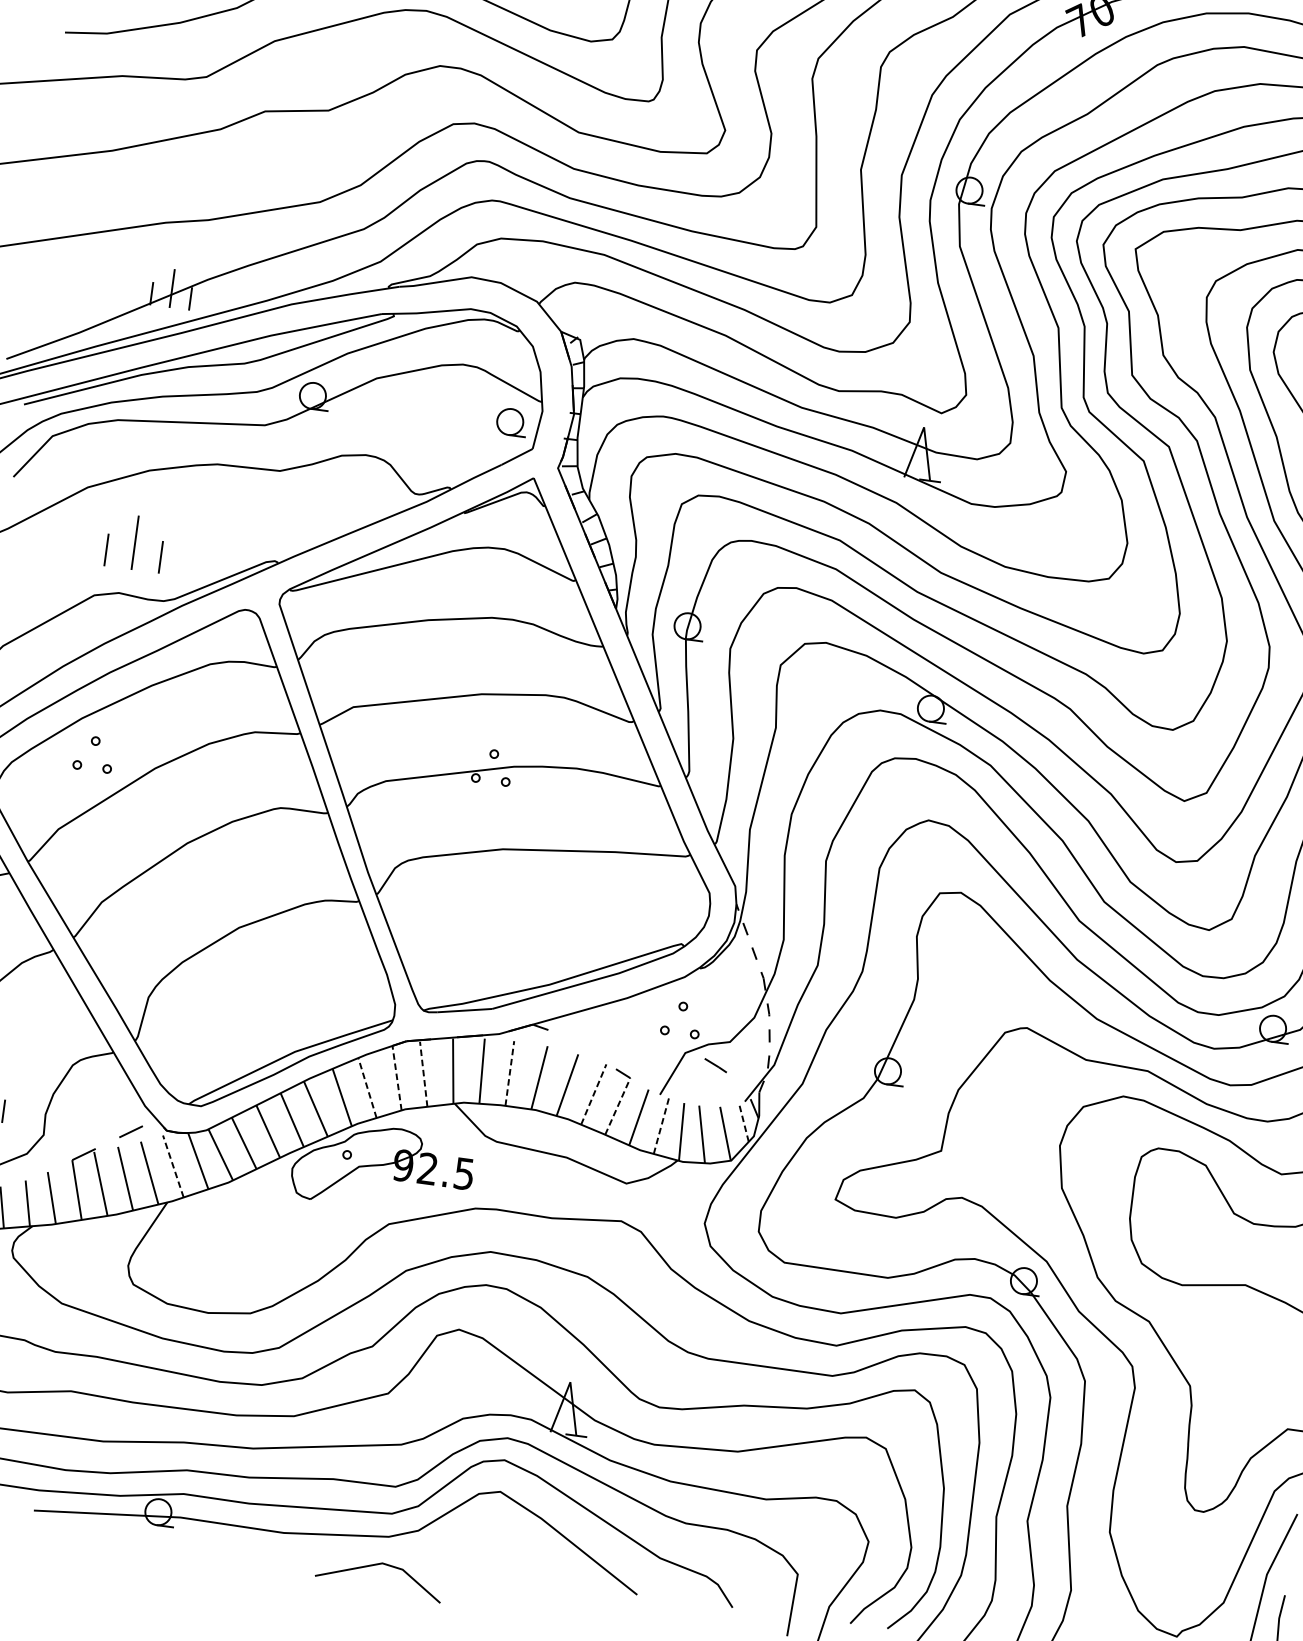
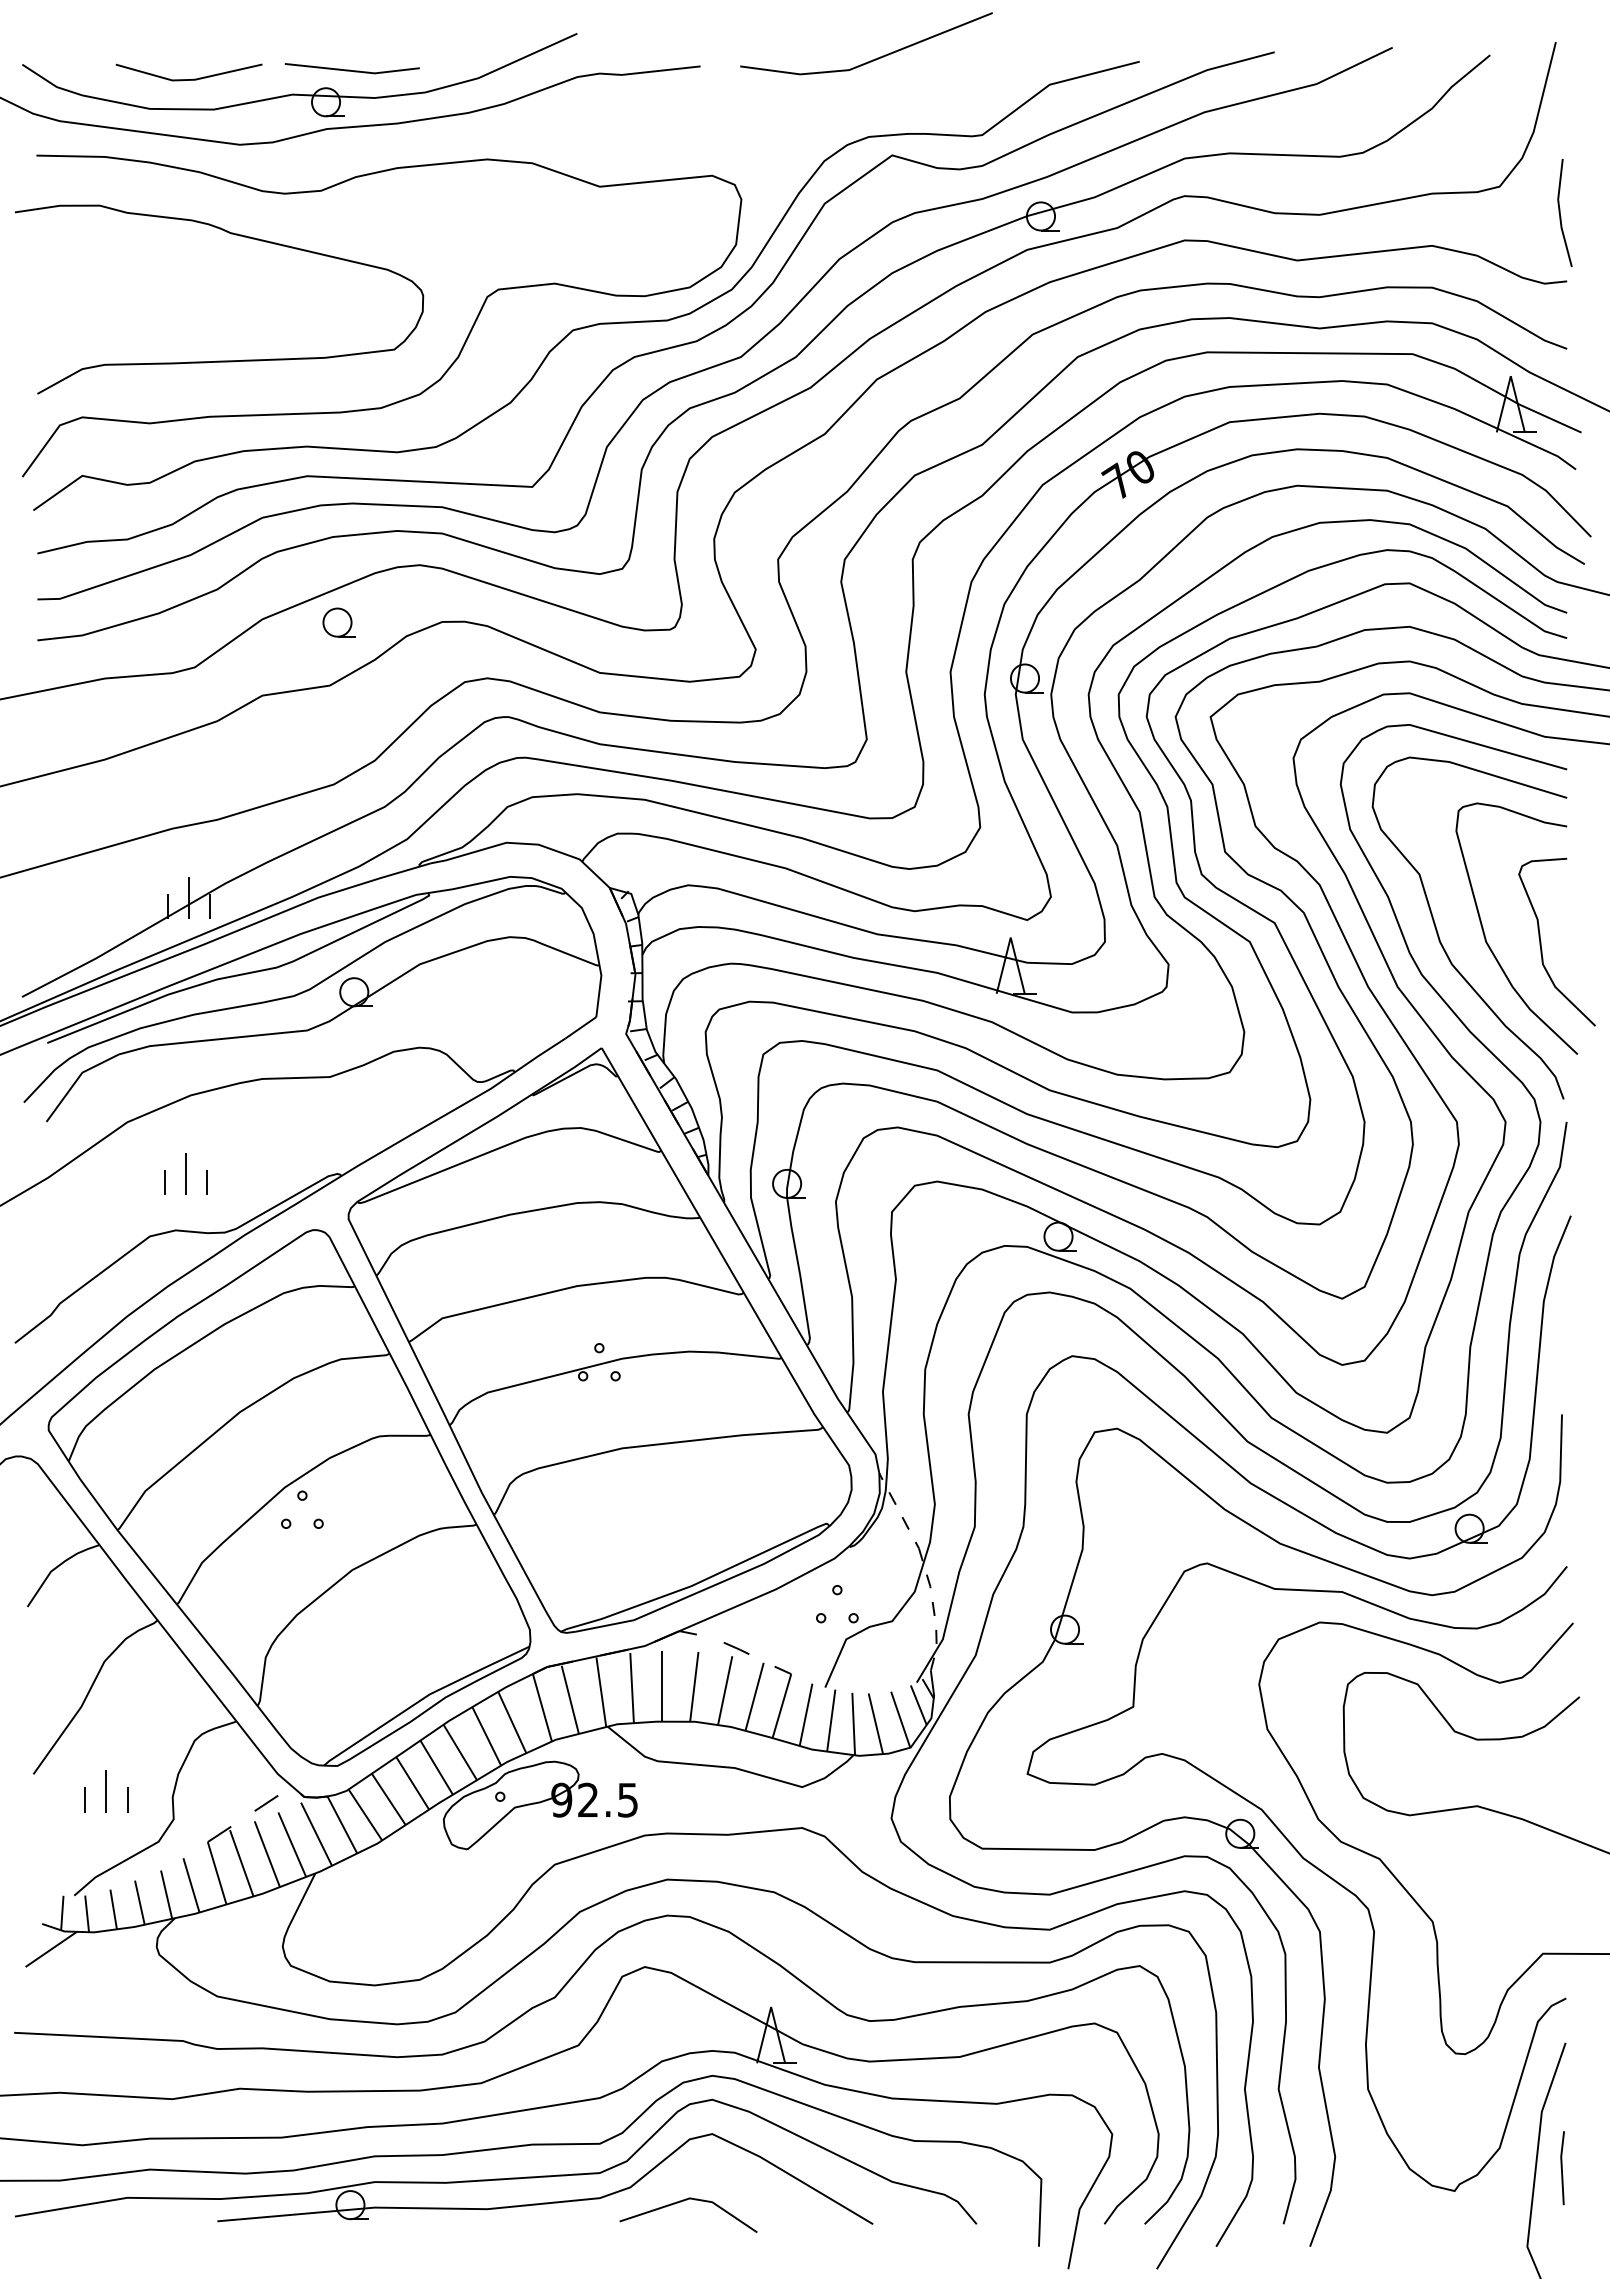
part: (511, 422) -> (338, 622), moved
part: (134, 541) -> (185, 1173), size x0.71
part: (95, 745) -> (302, 1500), moved
line: (715, 1065) -> (736, 1648), moved
line: (510, 1073) -> (662, 1686), dashed -> solid
line: (423, 1074) -> (570, 1699), dashed -> solid
line: (397, 1077) -> (542, 1707), dashed -> solid
line: (367, 1088) -> (512, 1722), dashed -> solid
line: (593, 1094) -> (754, 1696), dashed -> solid
line: (618, 1105) -> (782, 1705), dashed -> solid
line: (743, 1121) -> (918, 1704), dashed -> solid
line: (661, 1125) -> (831, 1720), dashed -> solid
line: (173, 1165) -> (316, 1833), dashed -> solid
line: (377, 1565) -> (684, 2201), moved

